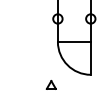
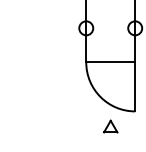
part: (50, 84) -> (109, 125), moved

